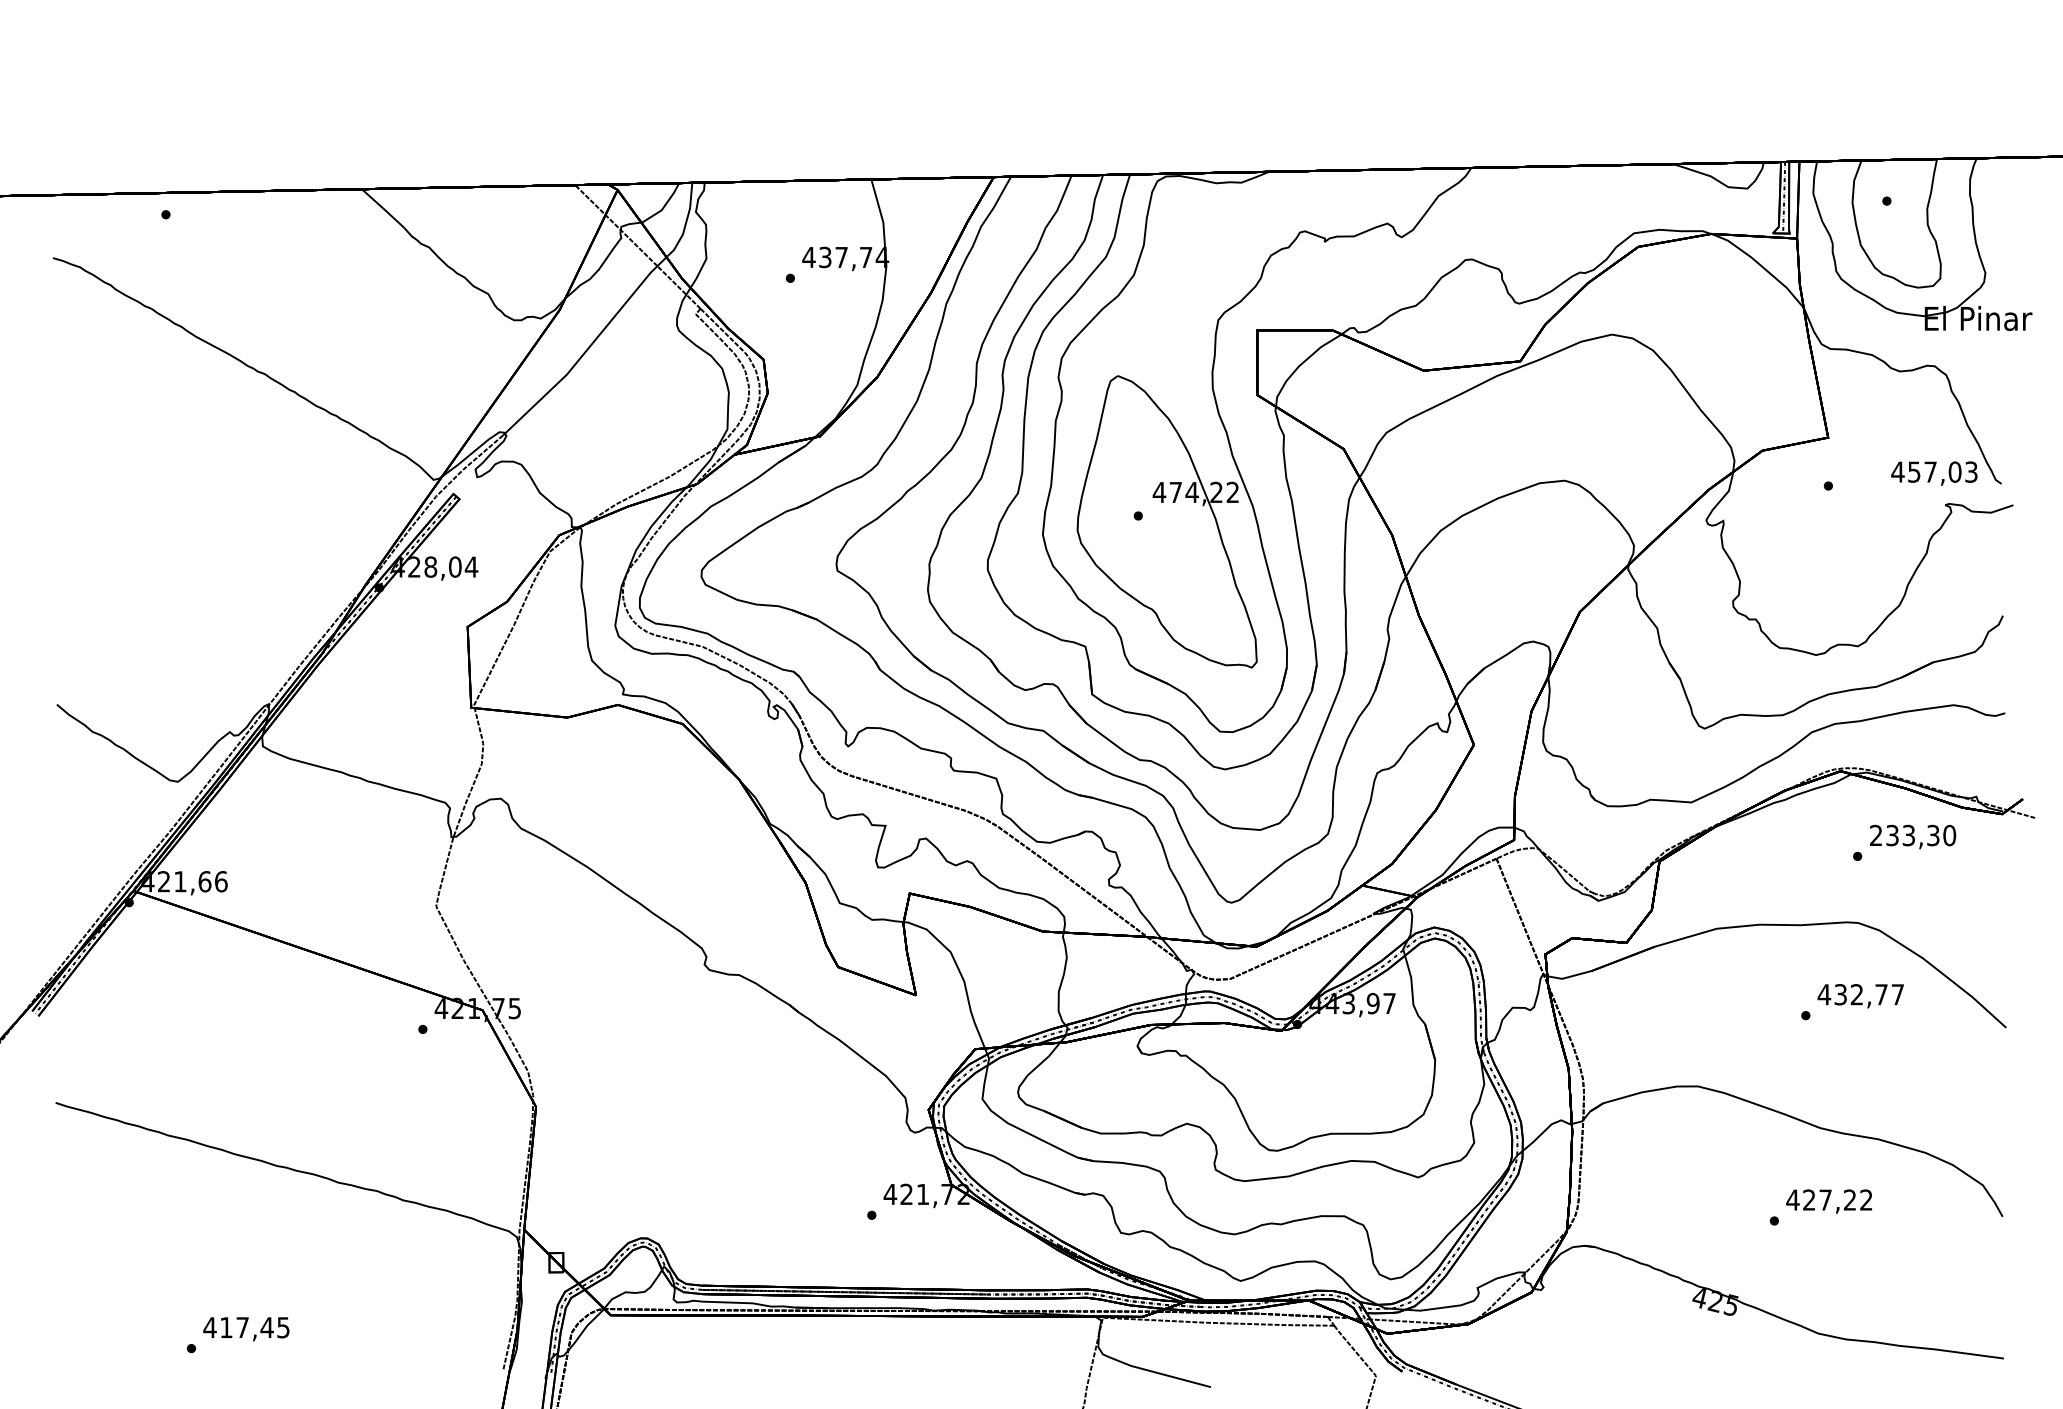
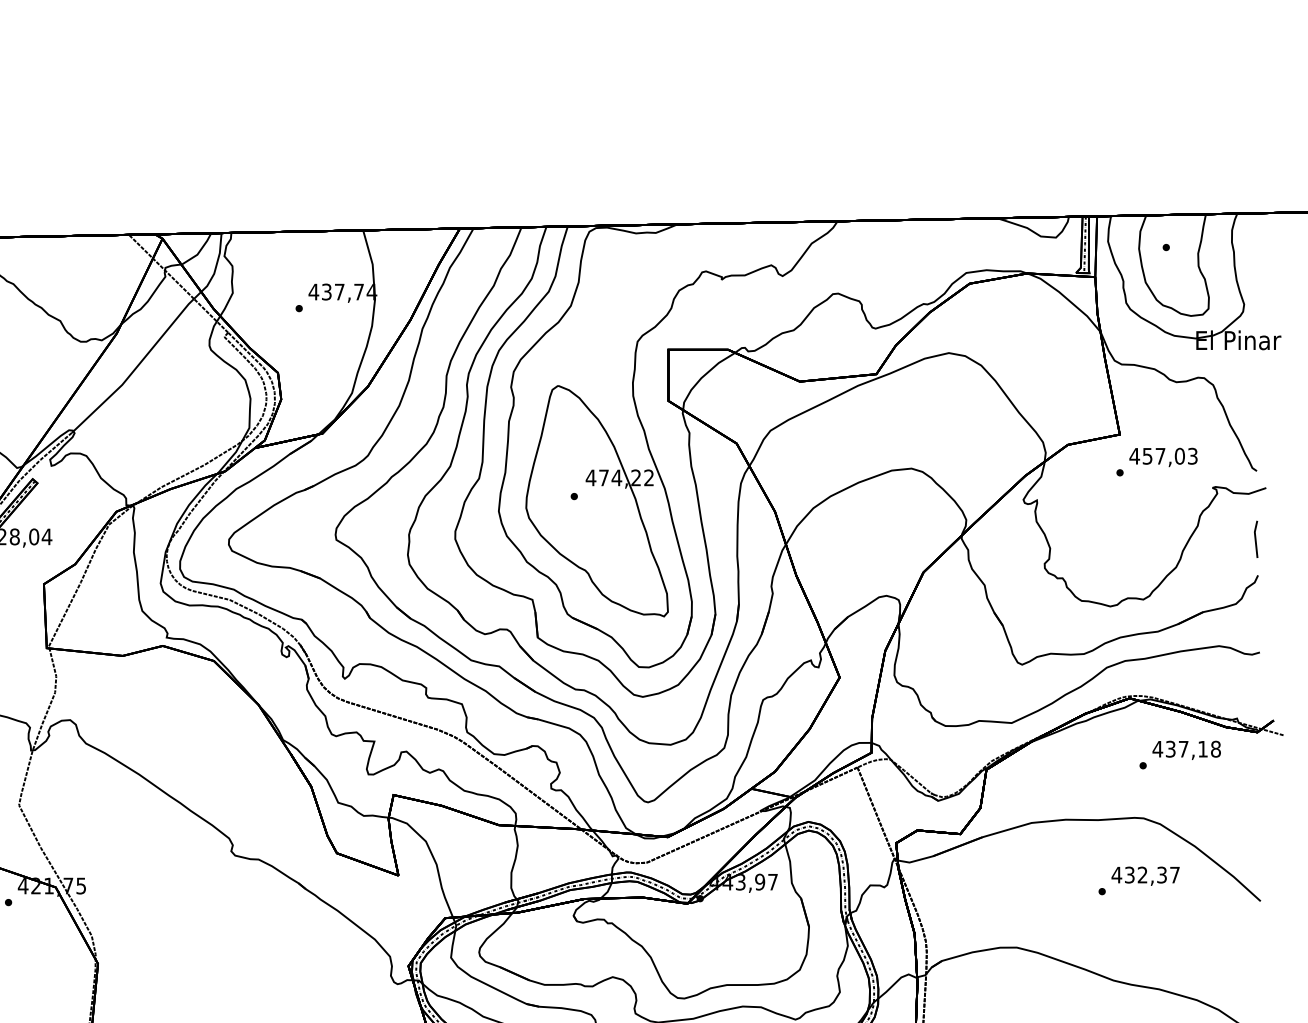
text: (1934, 473) -> (1163, 457), moved
line: (2000, 569) -> (1256, 538), added
text: (1912, 835) -> (1186, 749), 233,30 -> 437,18
text: (1881, 994) -> (1162, 874), 432,77 -> 432,37

